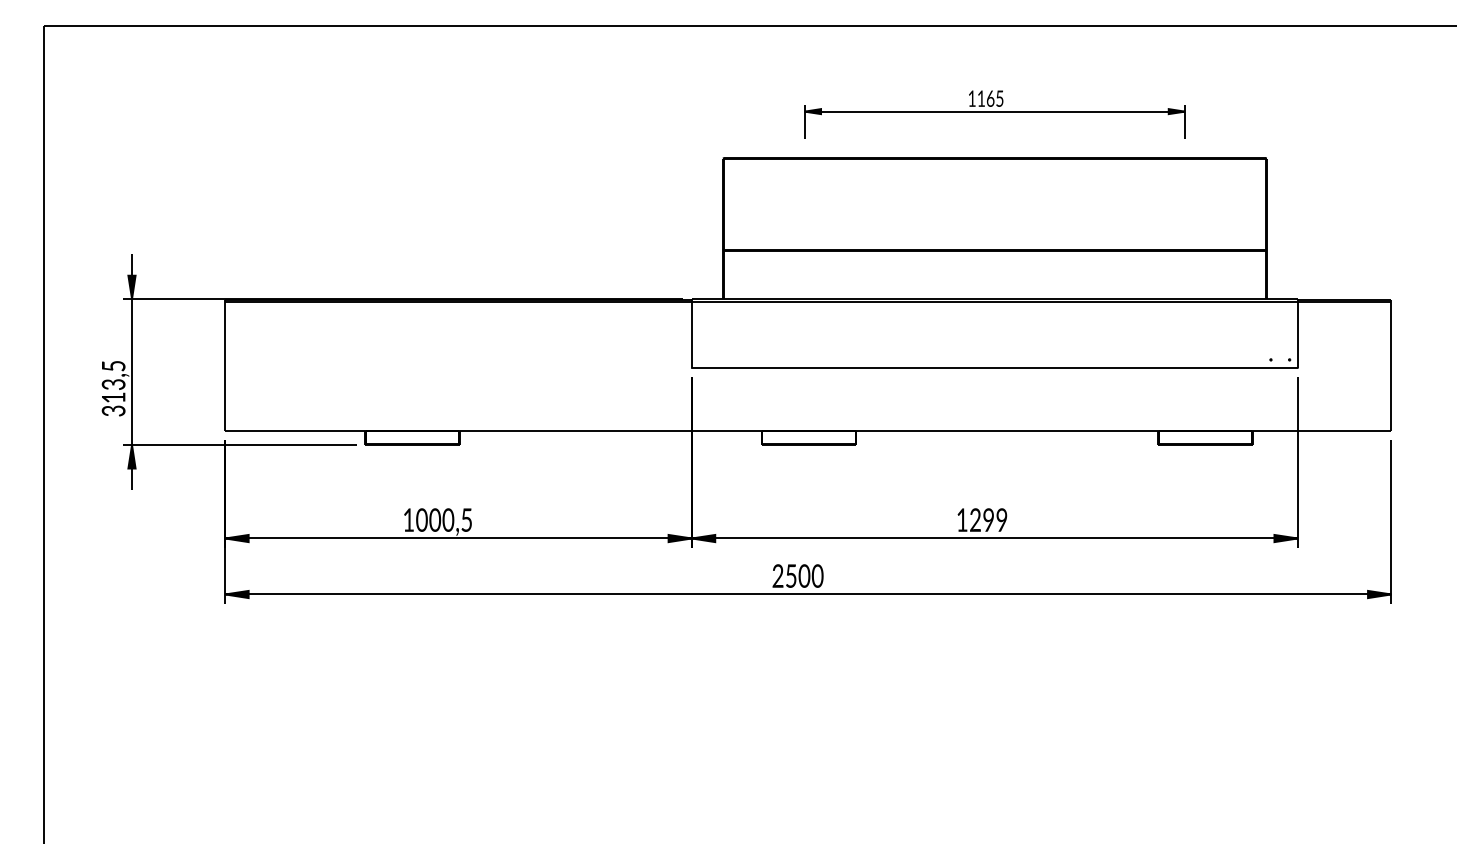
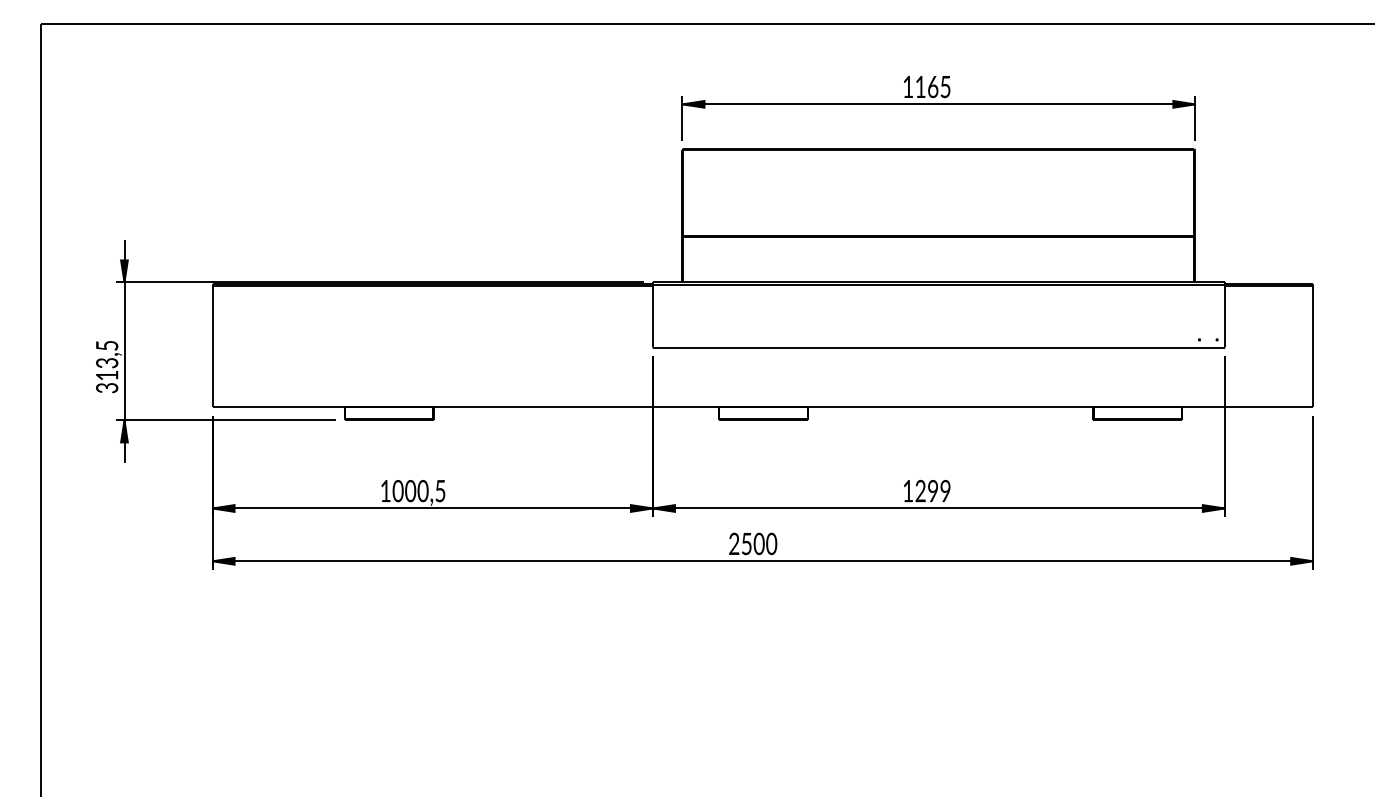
part: (994, 114) -> (938, 108), size x1.43

